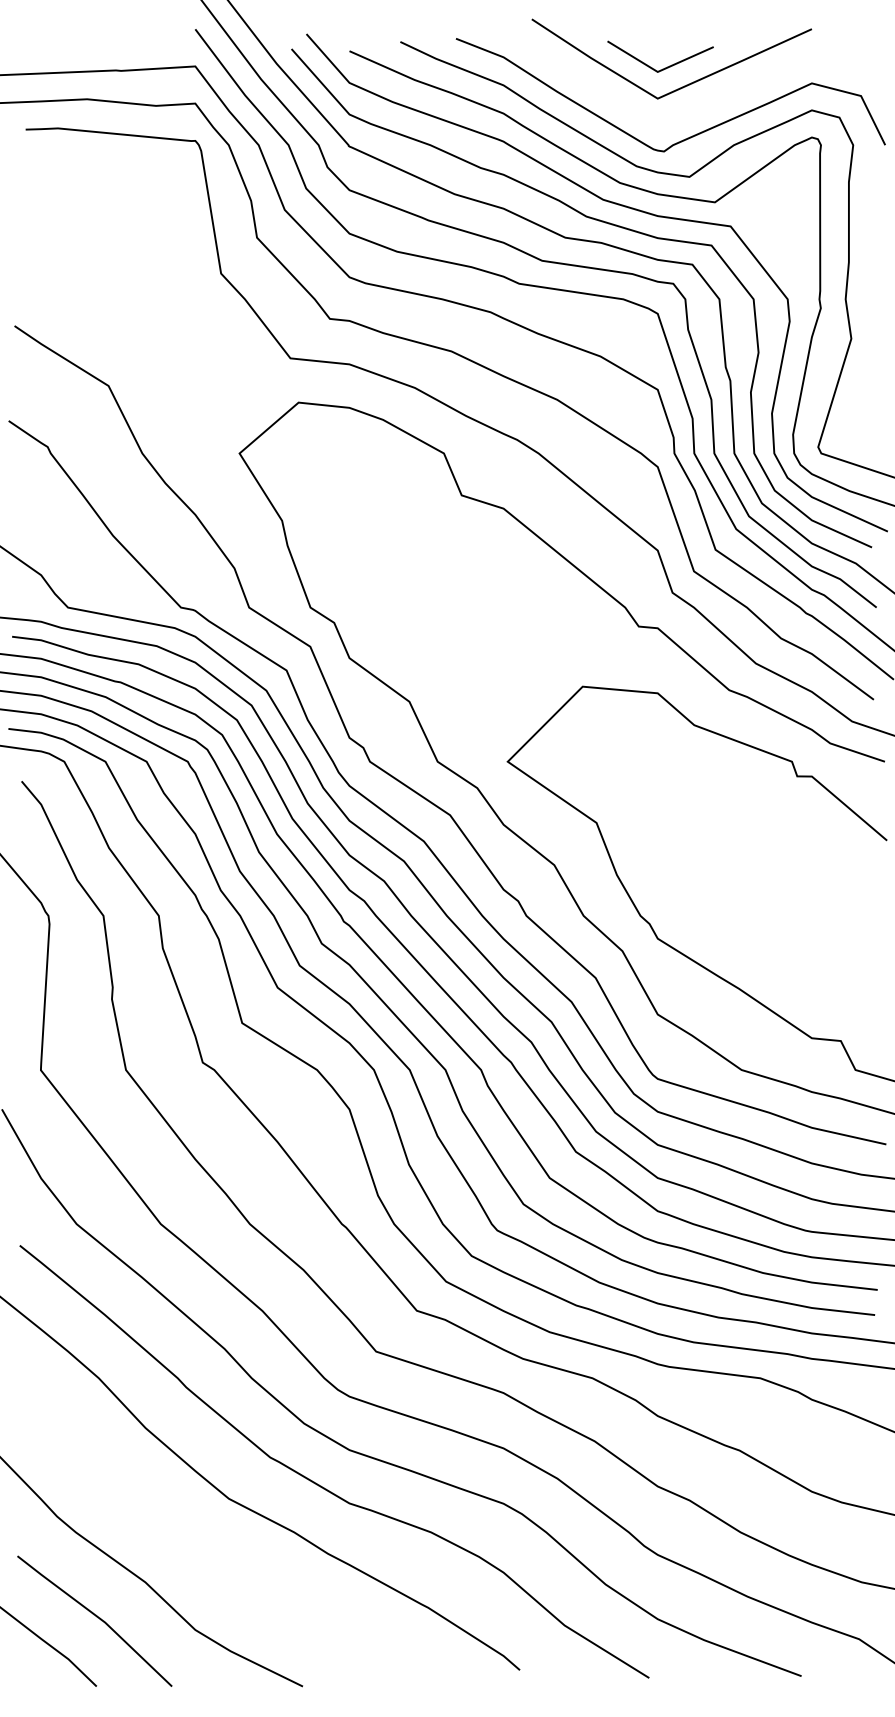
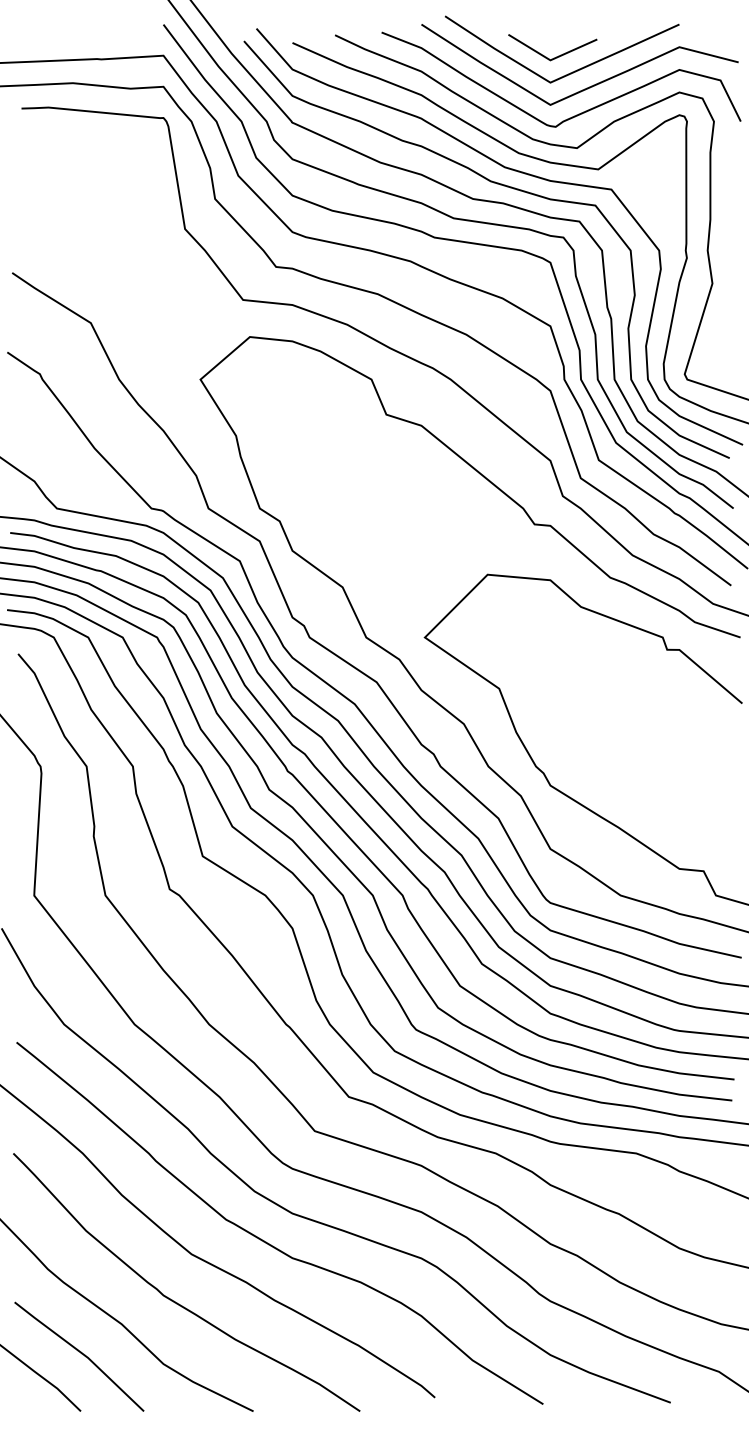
curve: (701, 104) -> (587, 87), added
curve: (210, 1555) -> (176, 1301), added

